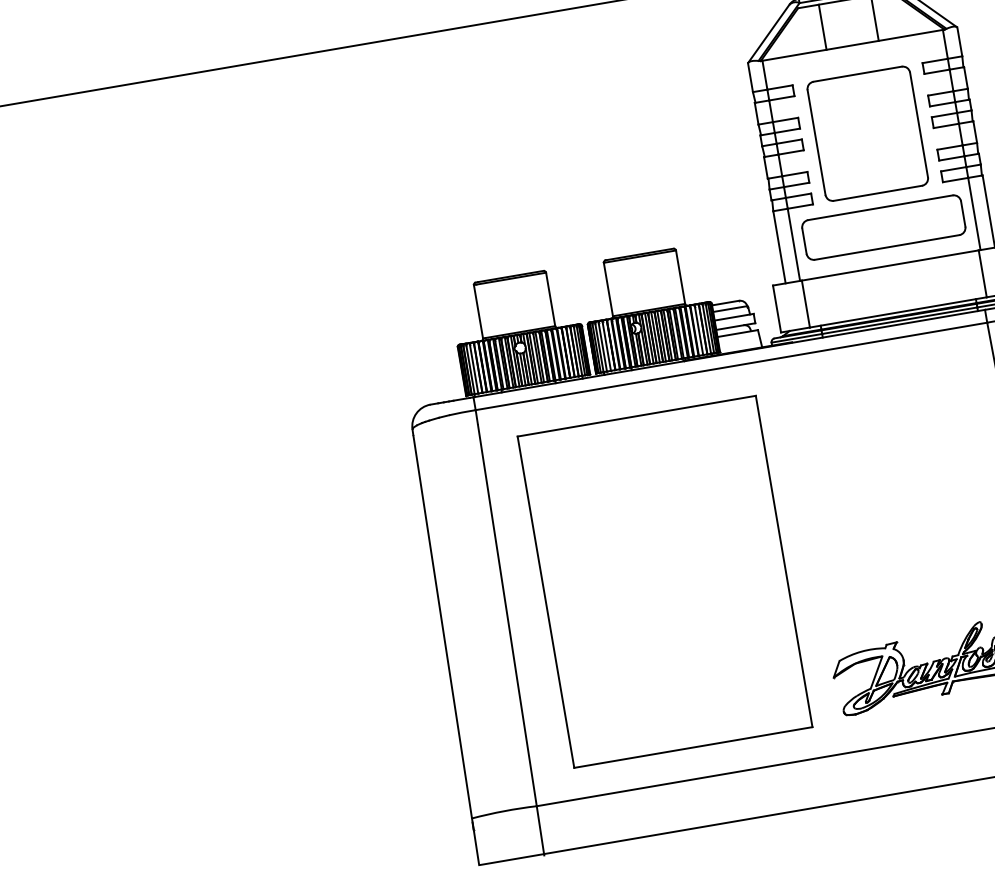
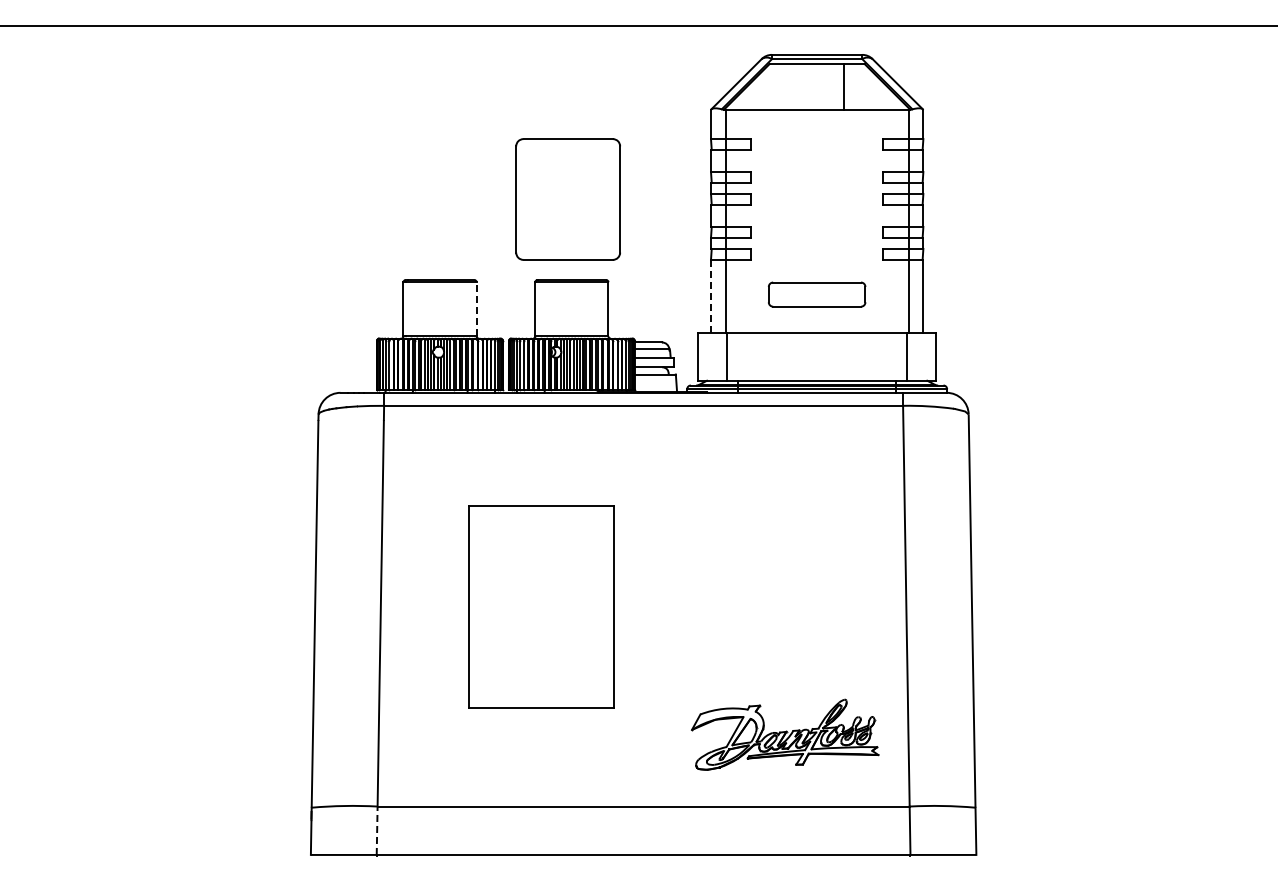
line: (822, 26) -> (790, 86), removed
part: (867, 133) -> (567, 199), moved
part: (883, 227) -> (816, 294), size x0.6
line: (779, 247) -> (711, 296), solid -> dashed
line: (550, 298) -> (476, 308), solid -> dashed
part: (664, 581) -> (541, 606), size x0.6
line: (540, 829) -> (377, 830), solid -> dashed

